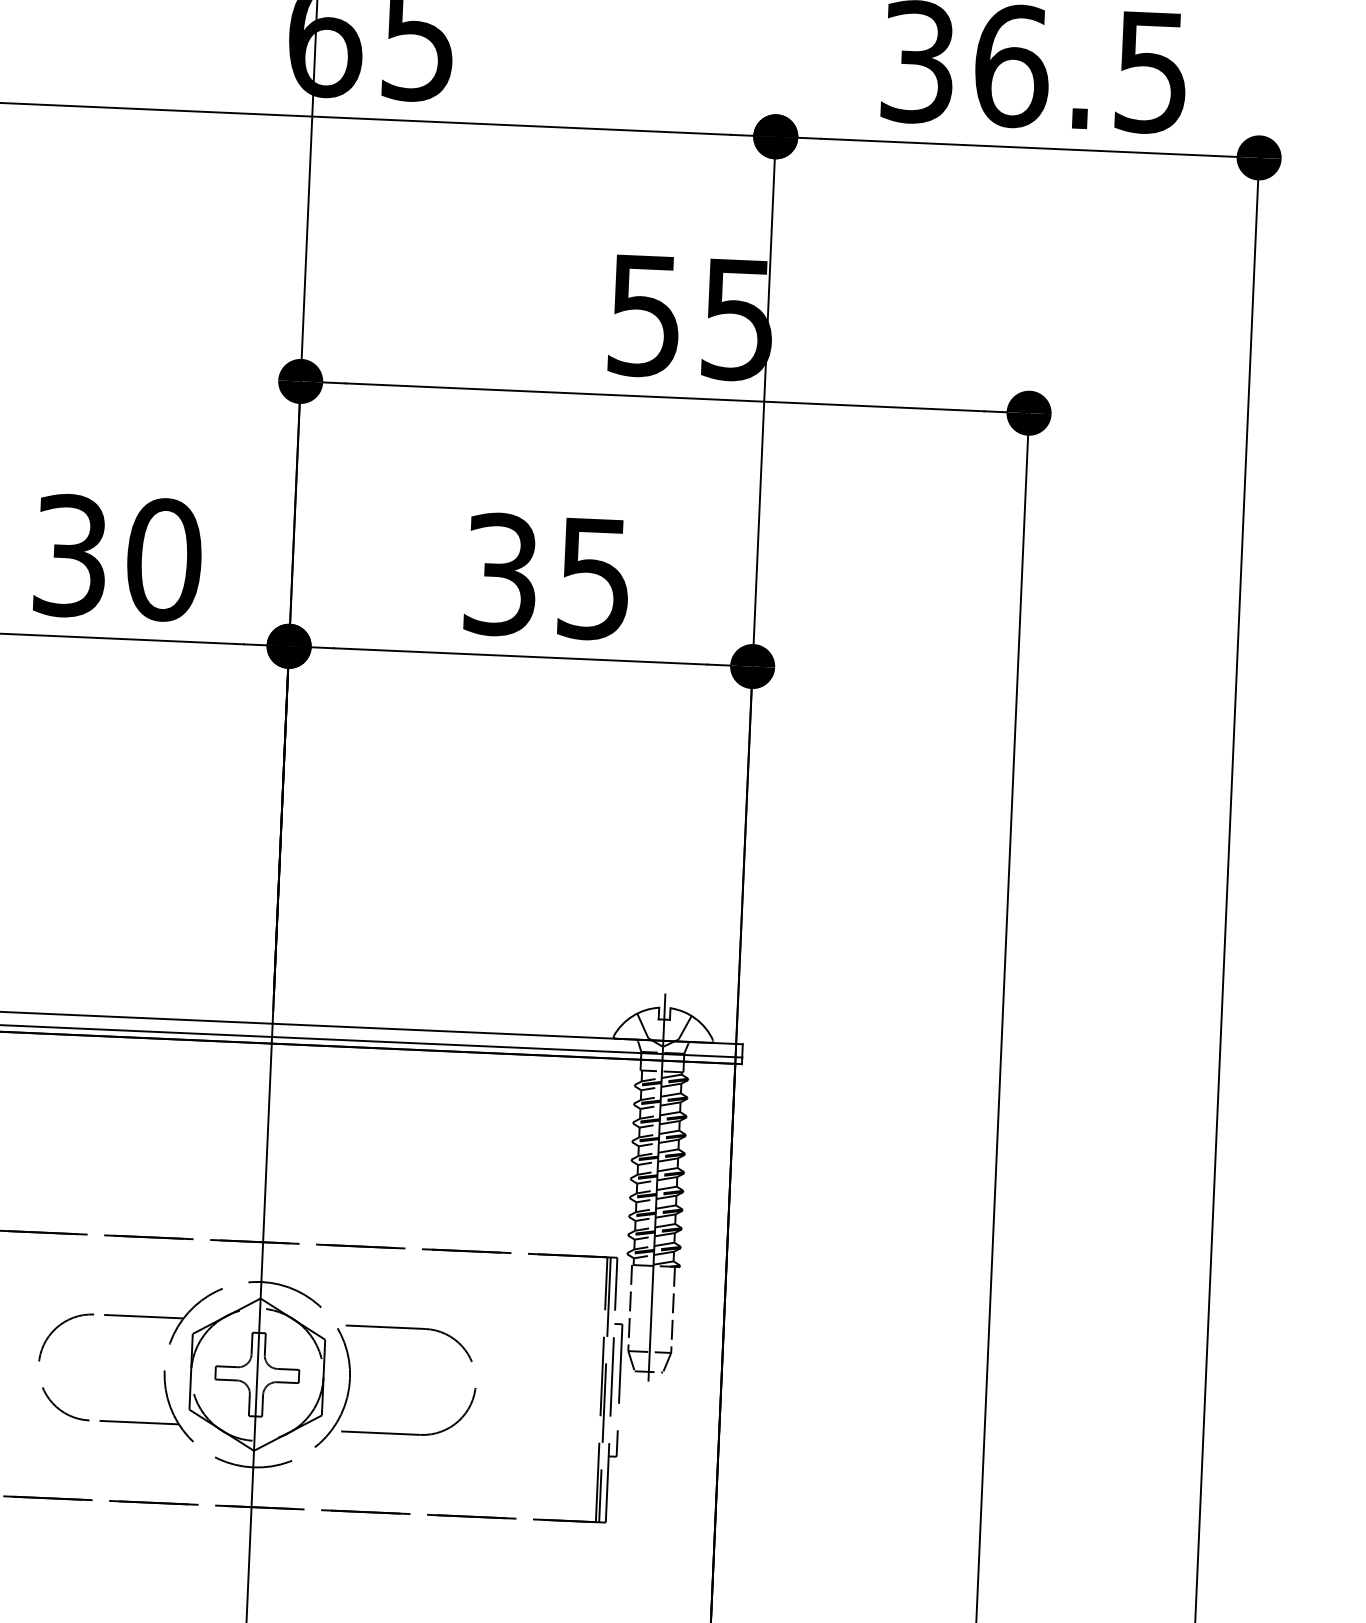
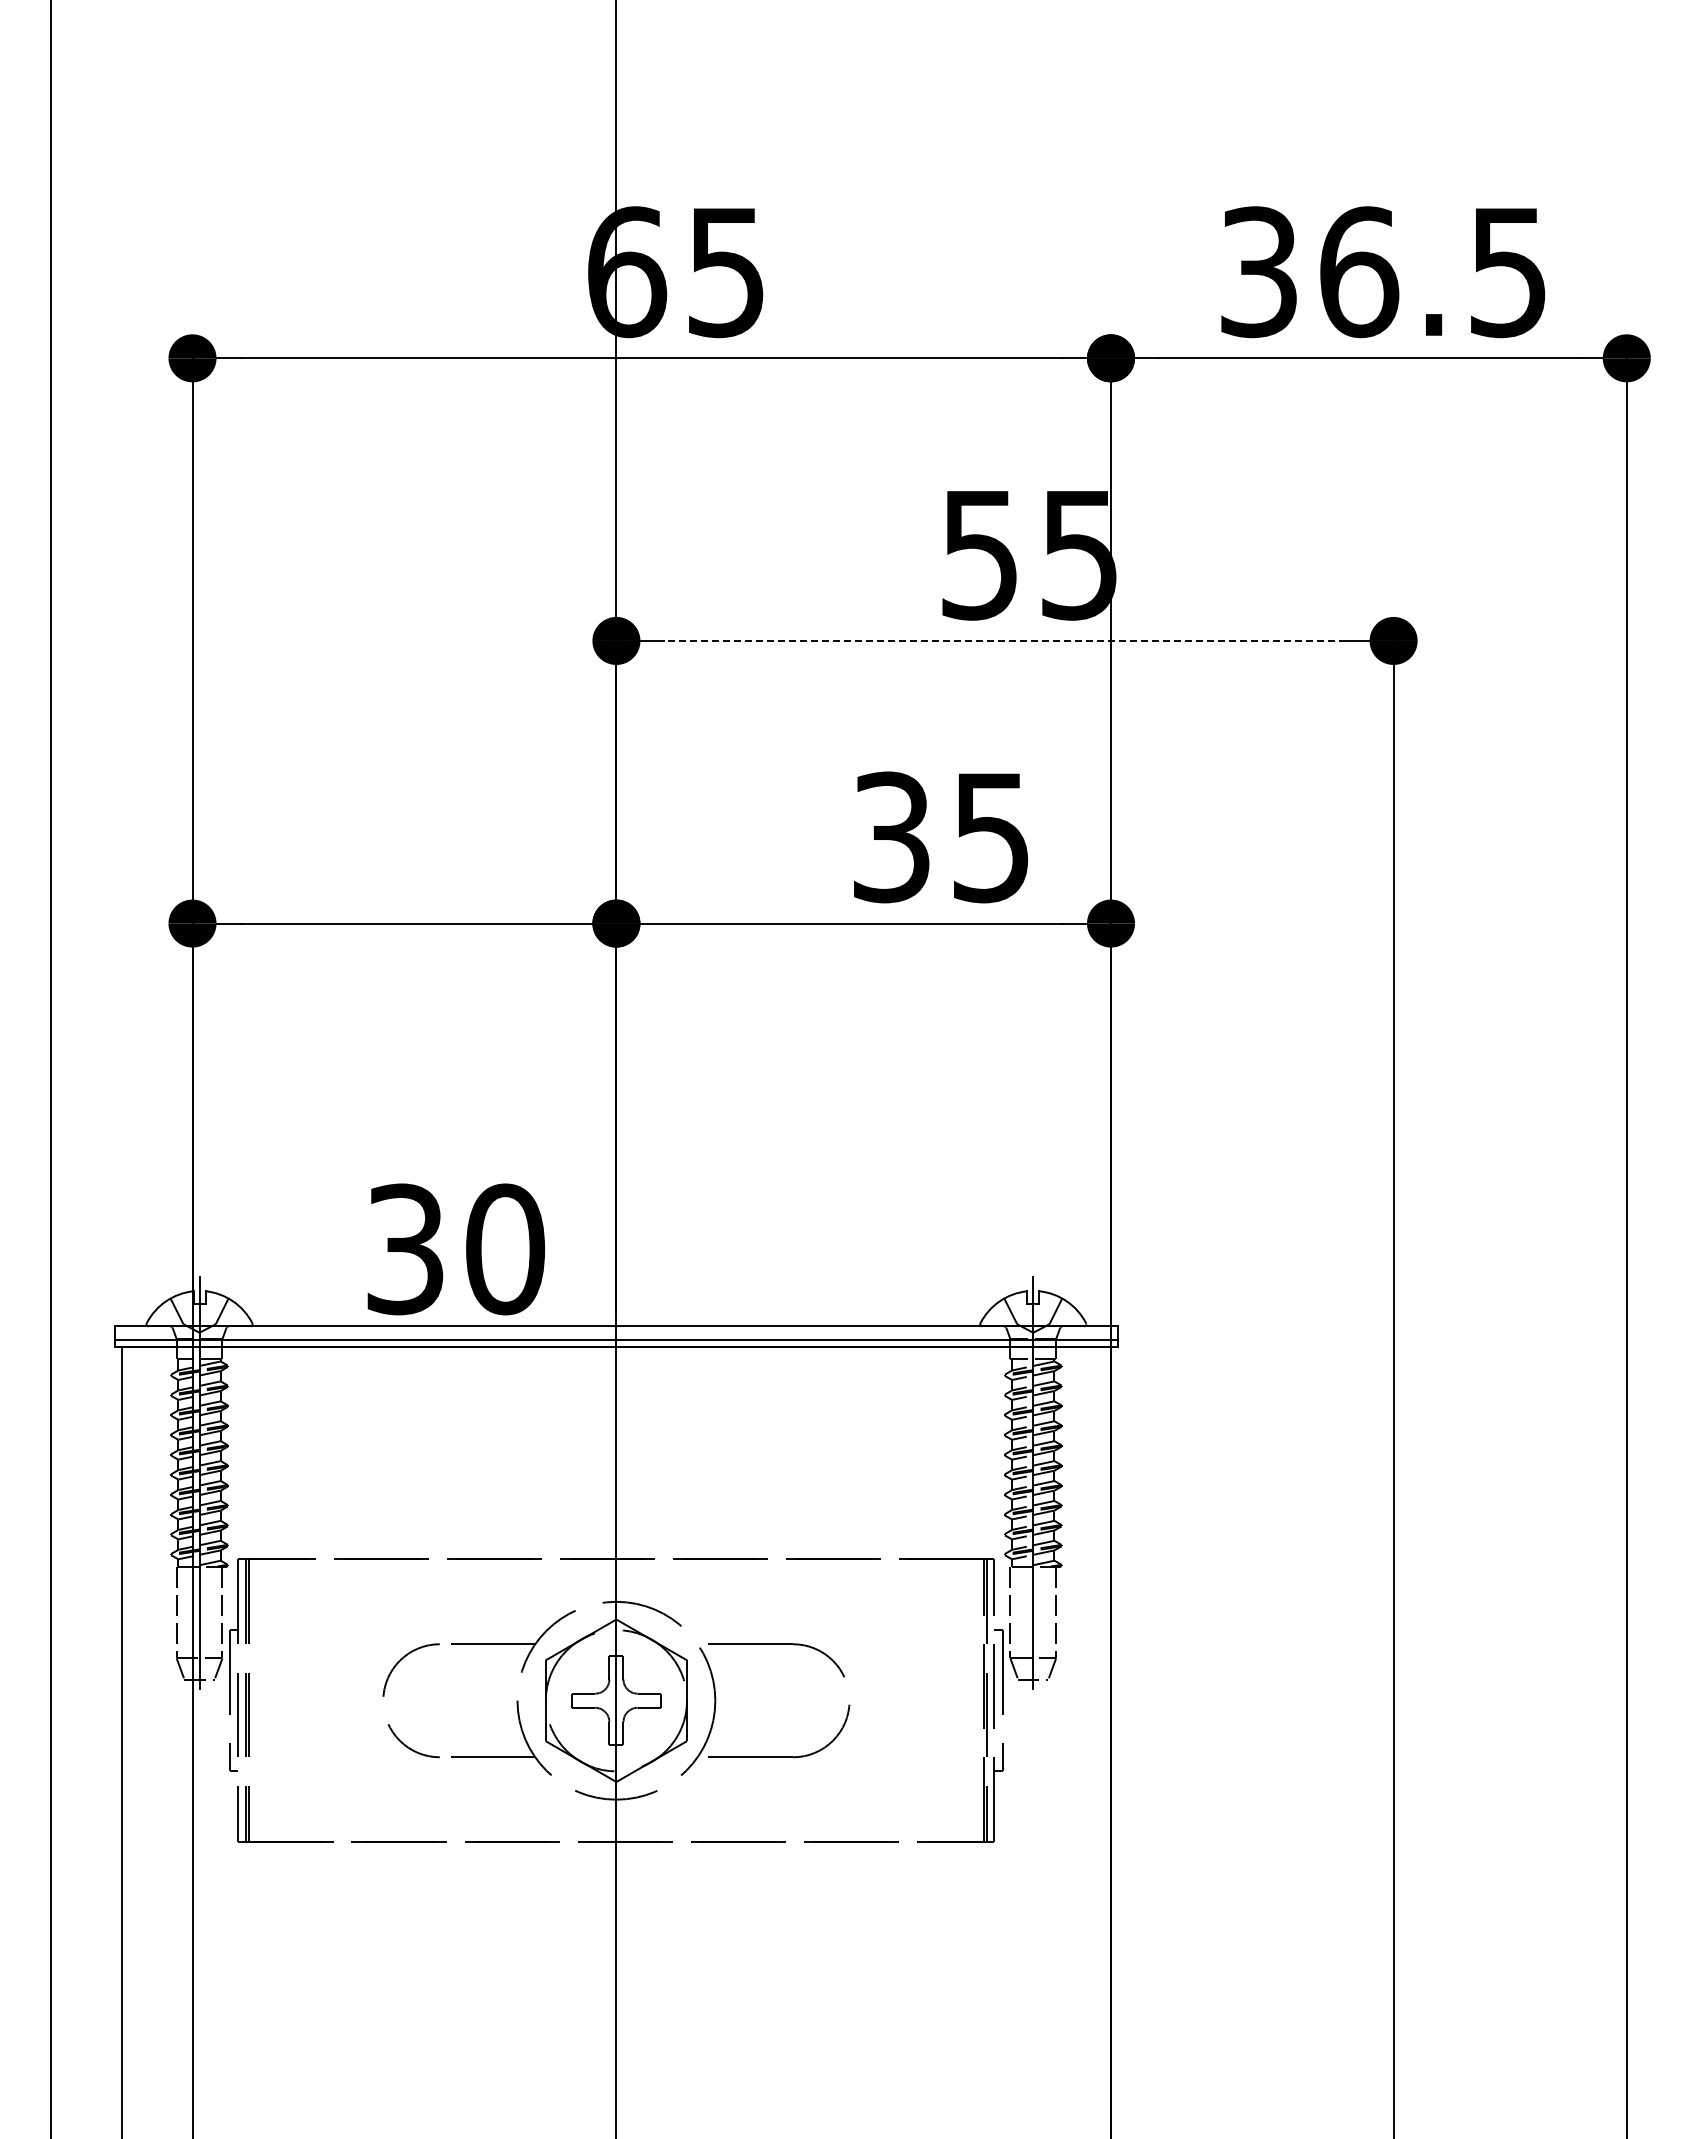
line: (665, 396) -> (1005, 640), solid -> dashed
text: (118, 558) -> (456, 1249), moved
text: (547, 576) -> (941, 837), moved

